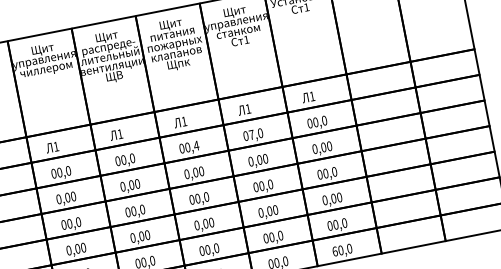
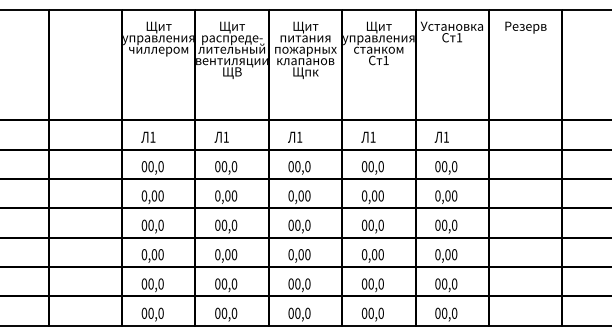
text: (251, 134) -> (370, 166), 07,0 -> 00,0
text: (196, 145) -> (307, 166), 00,4 -> 00,0
text: (334, 250) -> (437, 312), 60,0 -> 00,0

